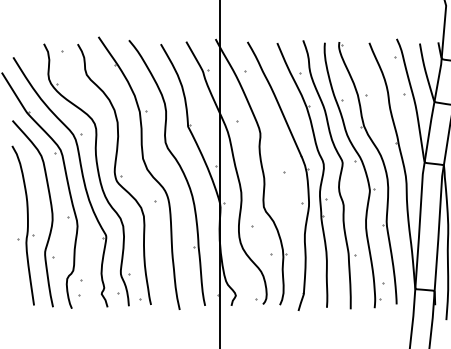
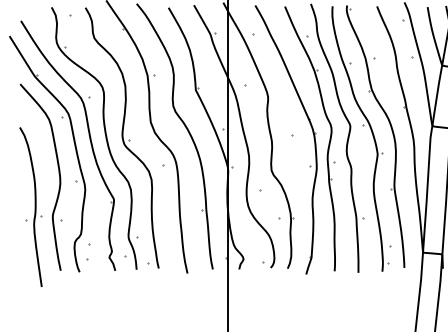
part: (22, 225) -> (30, 207), moved

